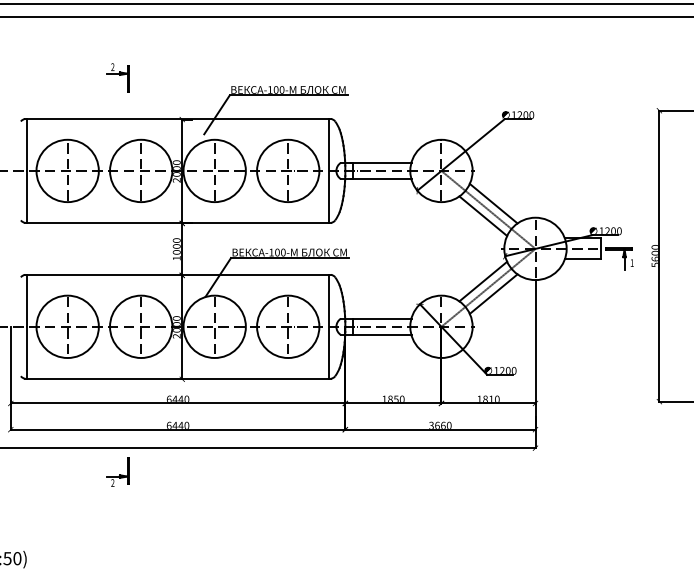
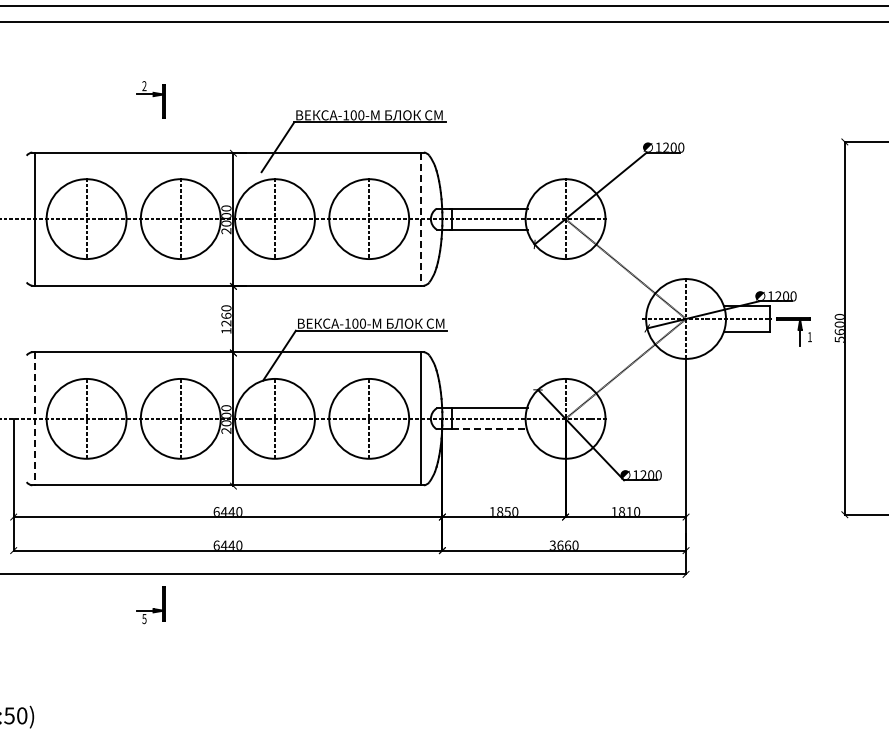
line: (329, 171) -> (421, 219), solid -> dashed
line: (493, 203) -> (632, 260), removed
line: (482, 215) -> (618, 276), removed
text: (176, 249) -> (226, 319), 1000 -> 1260
line: (482, 281) -> (618, 360), removed
line: (493, 293) -> (632, 376), removed
line: (27, 326) -> (35, 418), solid -> dashed
line: (382, 335) -> (489, 429), solid -> dashed
text: (112, 483) -> (144, 619), 2 -> 5

